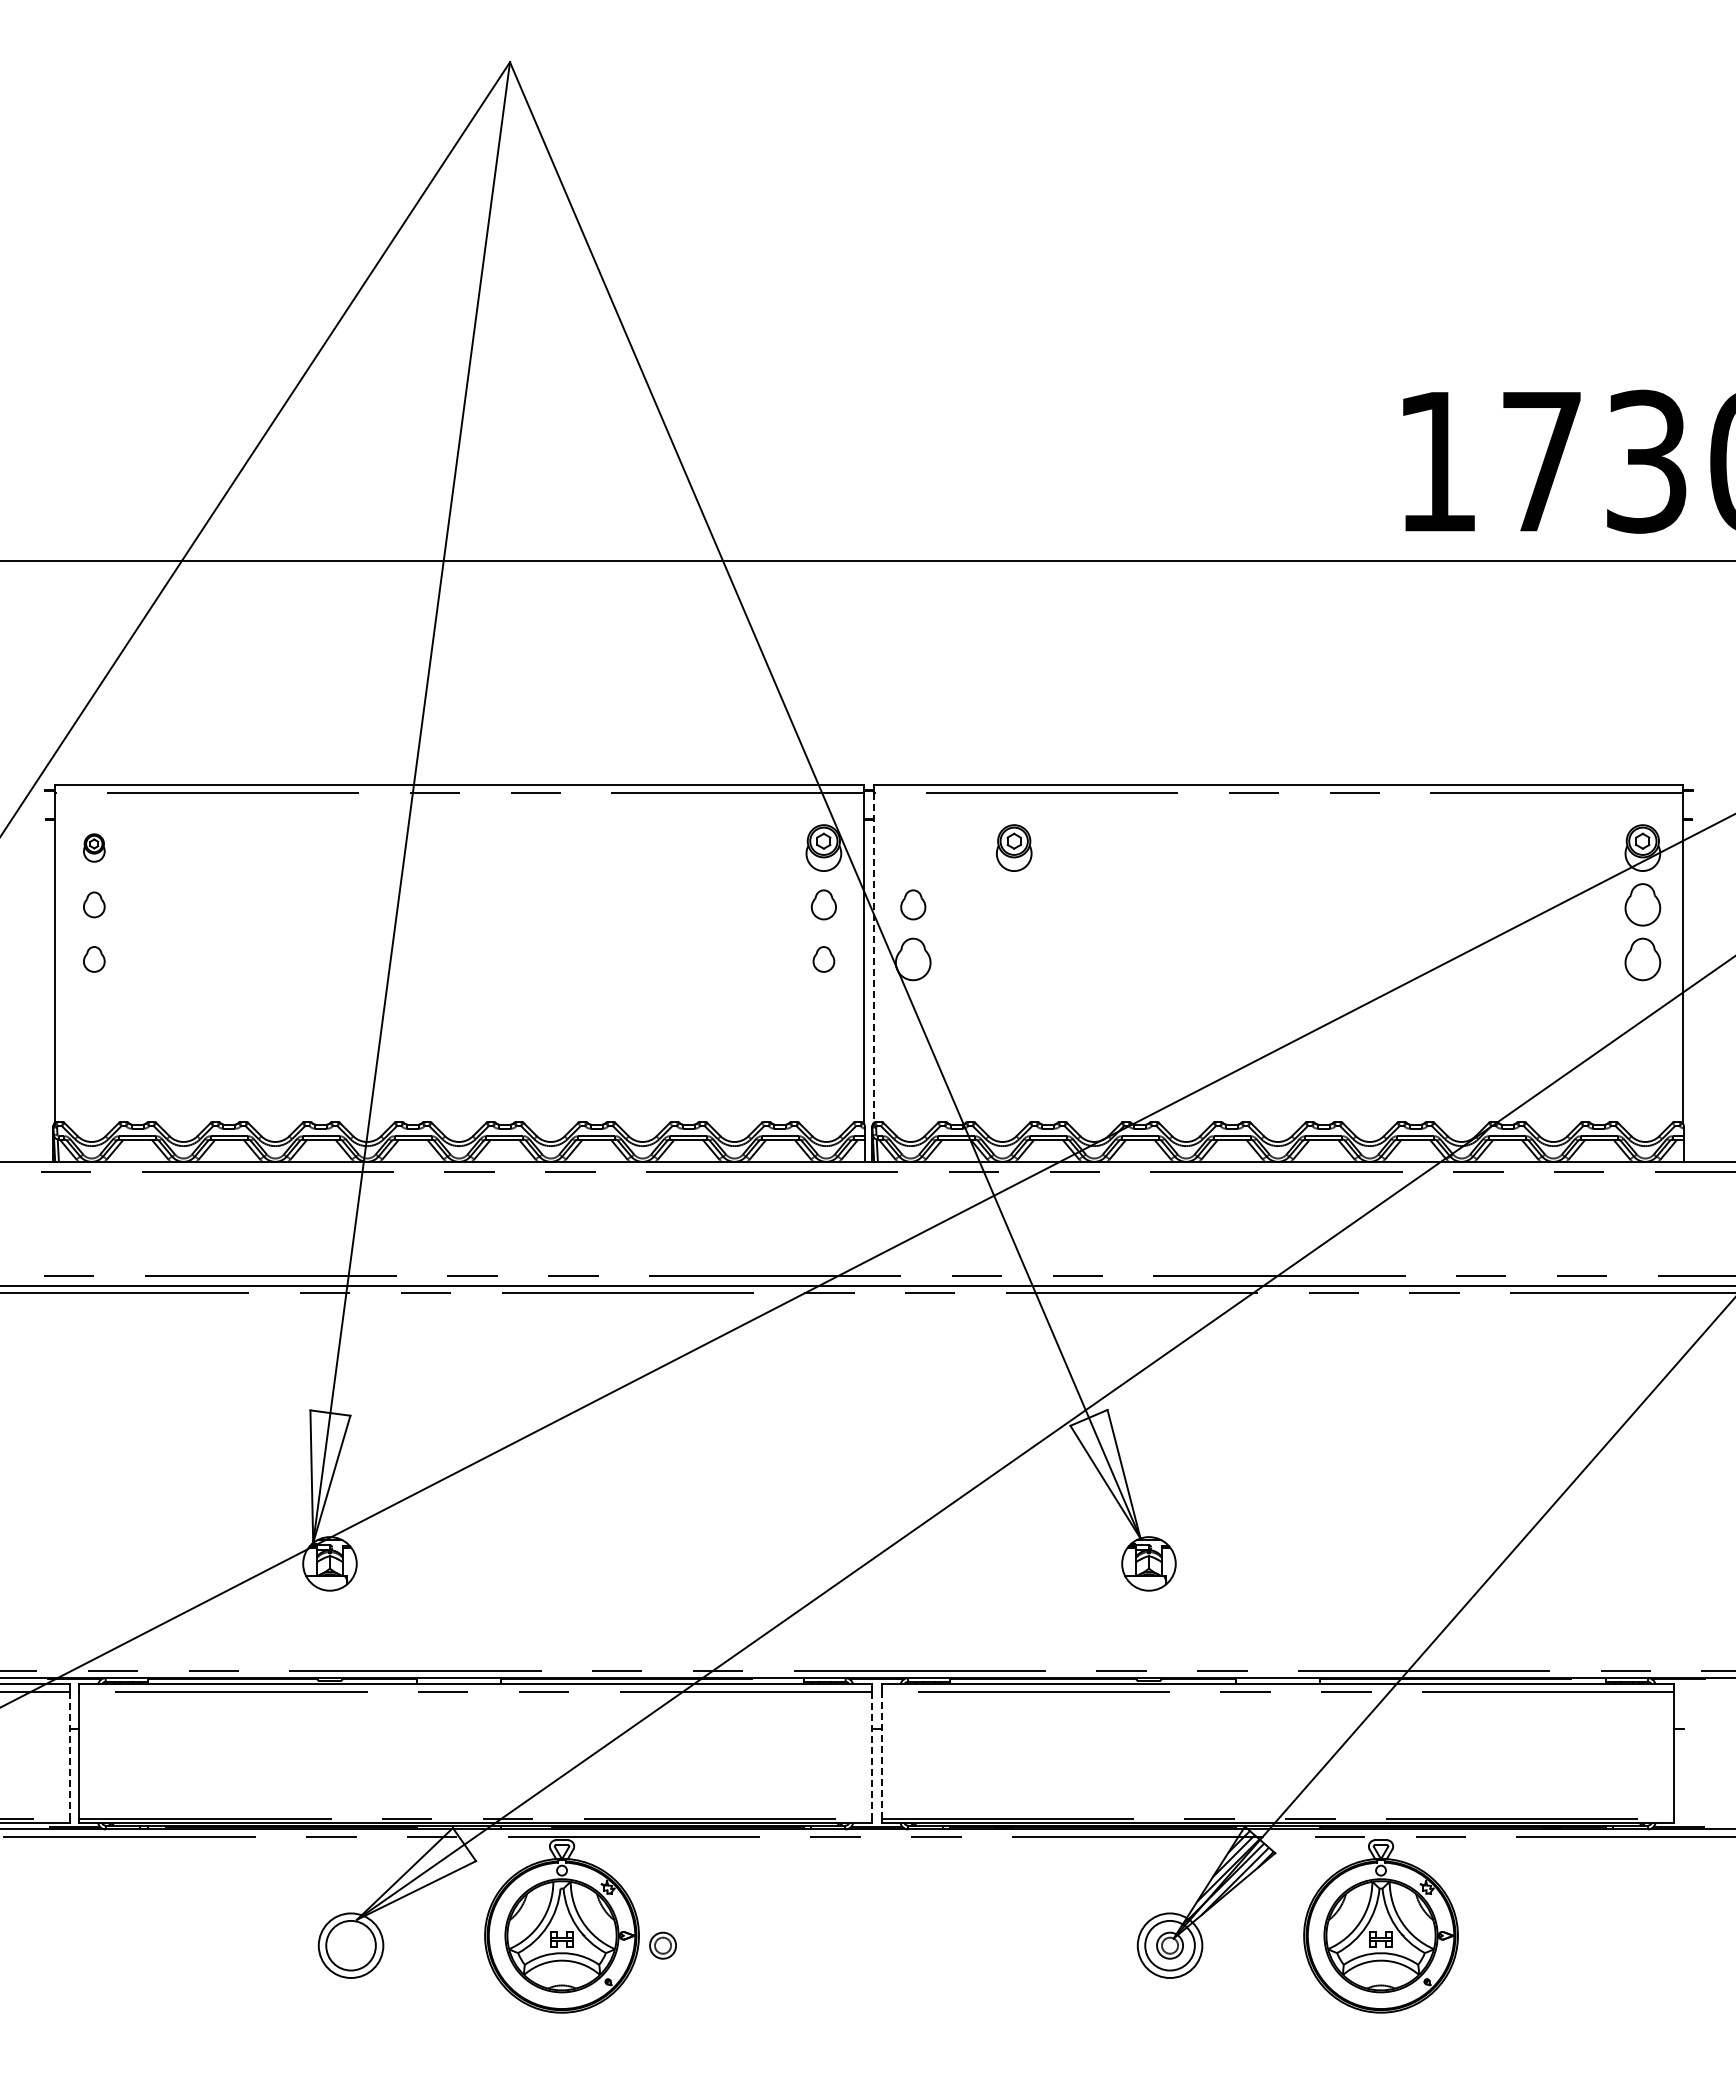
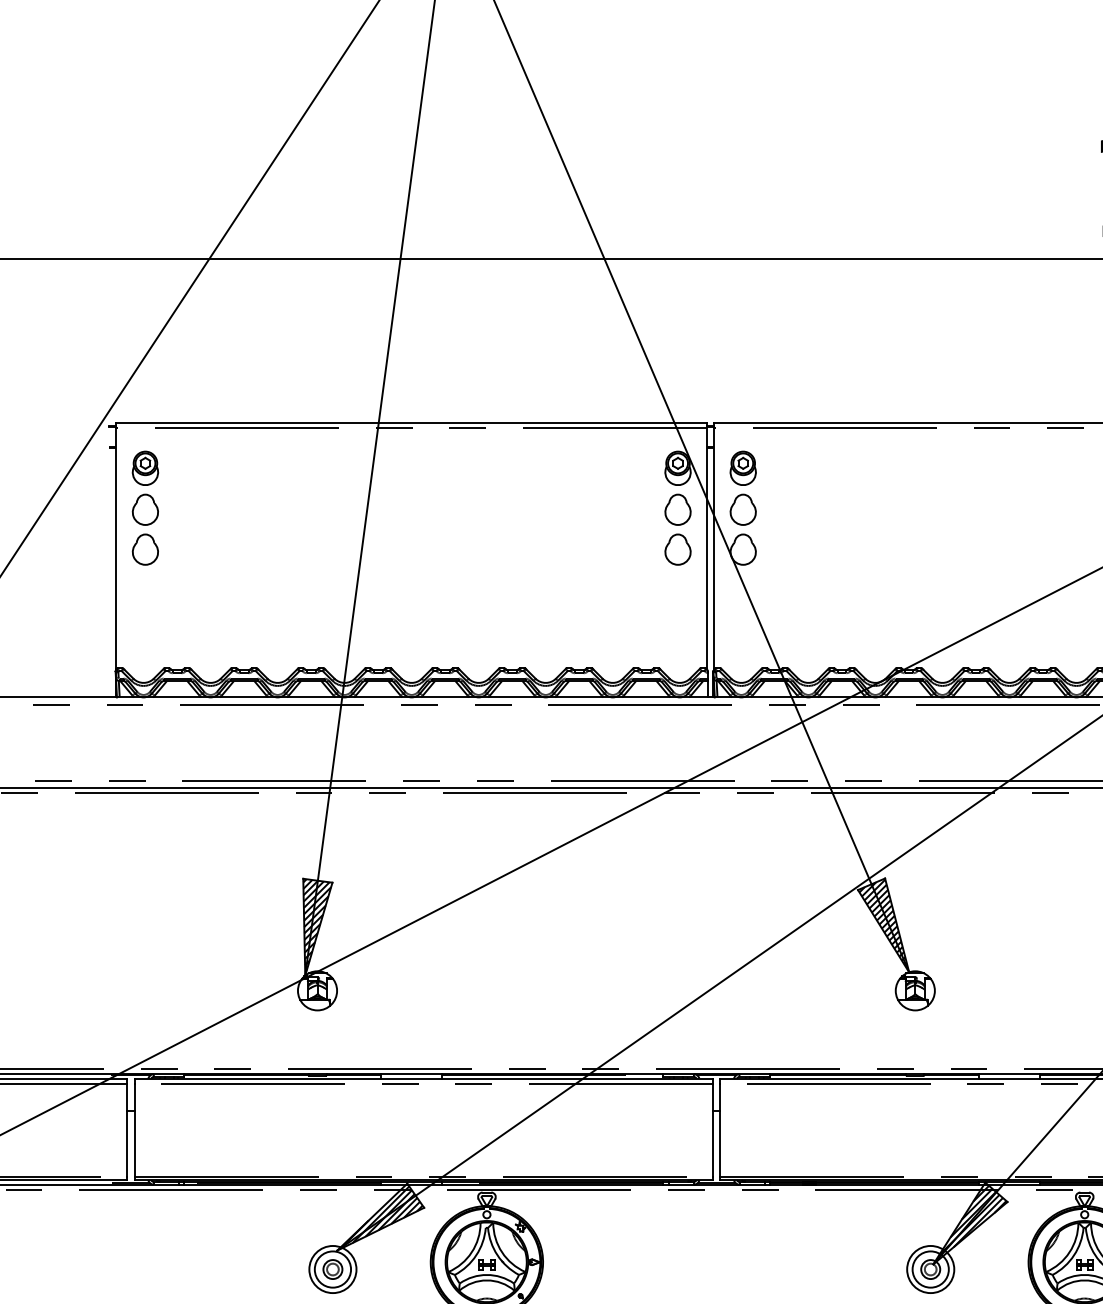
part: (94, 847) -> (145, 467), size x1.67
part: (1014, 847) -> (743, 467), moved
part: (94, 904) -> (145, 509), size x1.67
part: (823, 904) -> (677, 509), size x1.43
part: (913, 904) -> (743, 509), size x1.43
line: (873, 958) -> (714, 548), dashed -> solid
part: (94, 959) -> (145, 549), size x1.67
part: (823, 959) -> (677, 549), size x1.67
hatch: (1105, 1472) -> (883, 924), added
hatch: (329, 1474) -> (317, 925), added
line: (69, 1755) -> (127, 1130), dashed -> solid
line: (871, 1755) -> (712, 1130), dashed -> solid
line: (881, 1755) -> (720, 1130), dashed -> solid
hatch: (417, 1874) -> (381, 1217), added
part: (662, 1945) -> (332, 1269), moved

